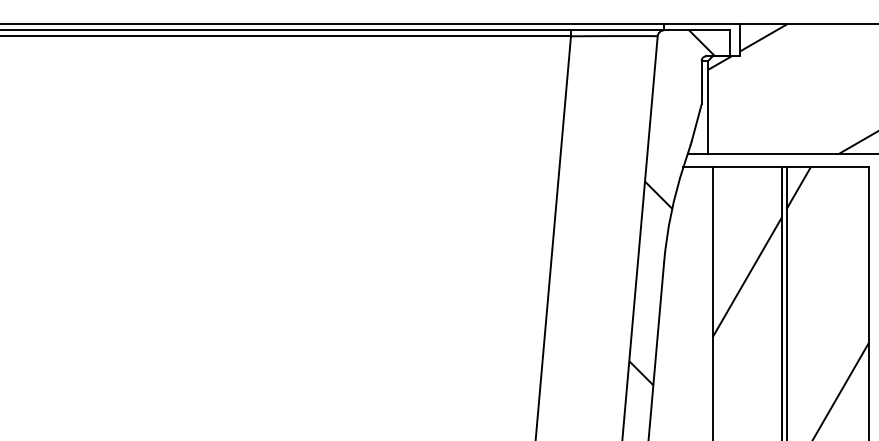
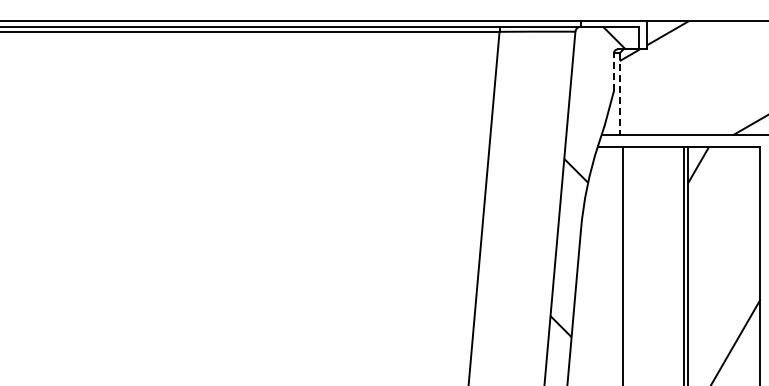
line: (701, 82) -> (613, 72), solid -> dashed
line: (708, 107) -> (619, 94), solid -> dashed
hatch: (746, 277) -> (653, 242), removed

